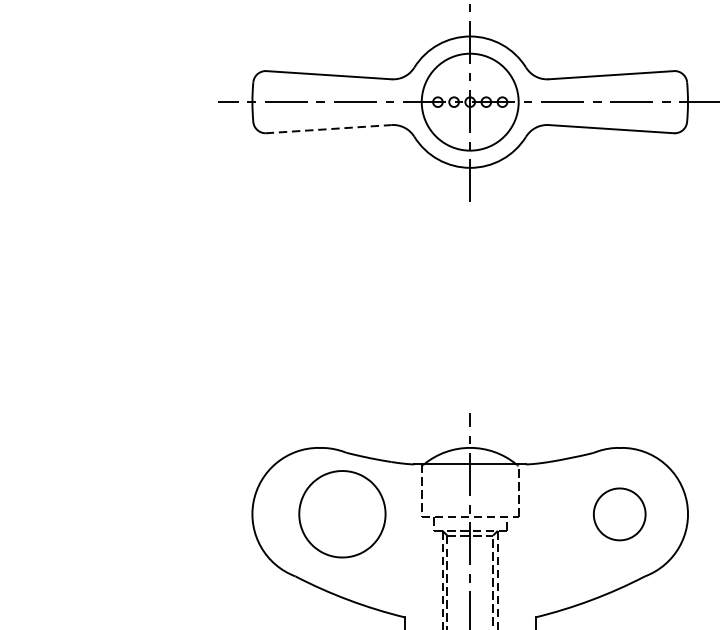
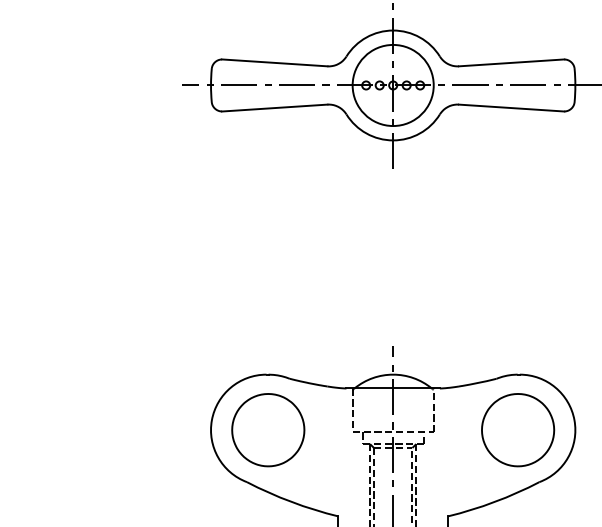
line: (328, 129) -> (274, 108), dashed -> solid
part: (342, 514) -> (268, 430), moved
part: (620, 514) -> (518, 430), size x1.67

